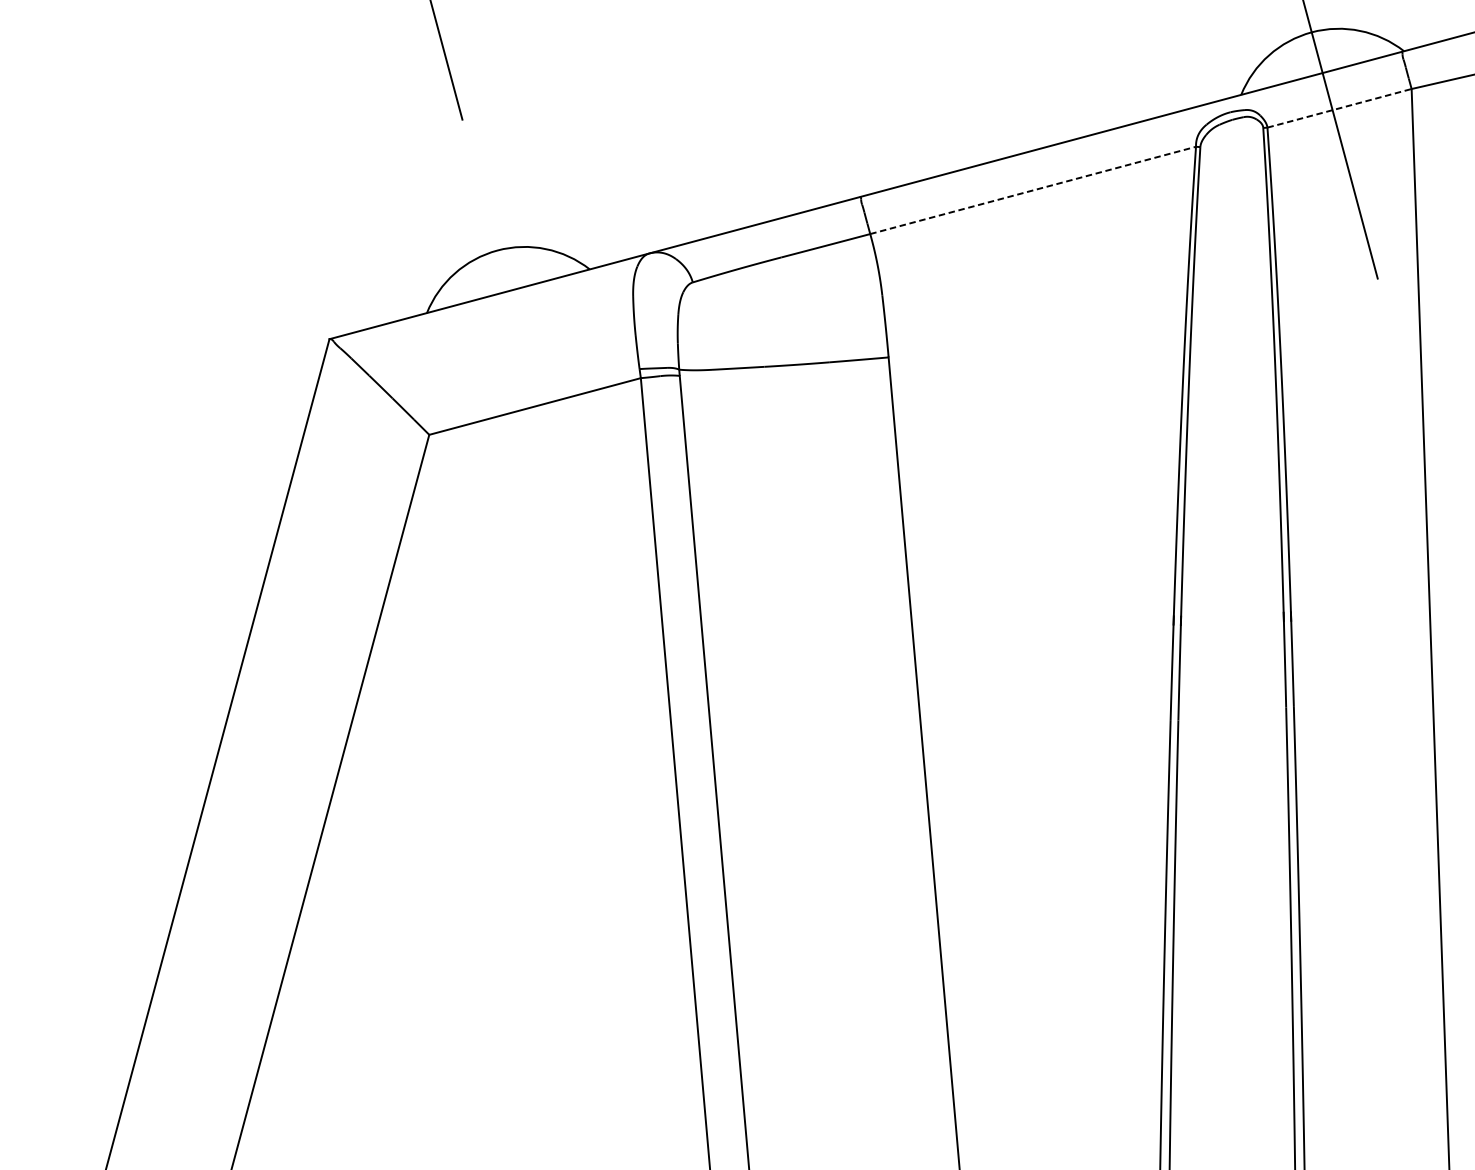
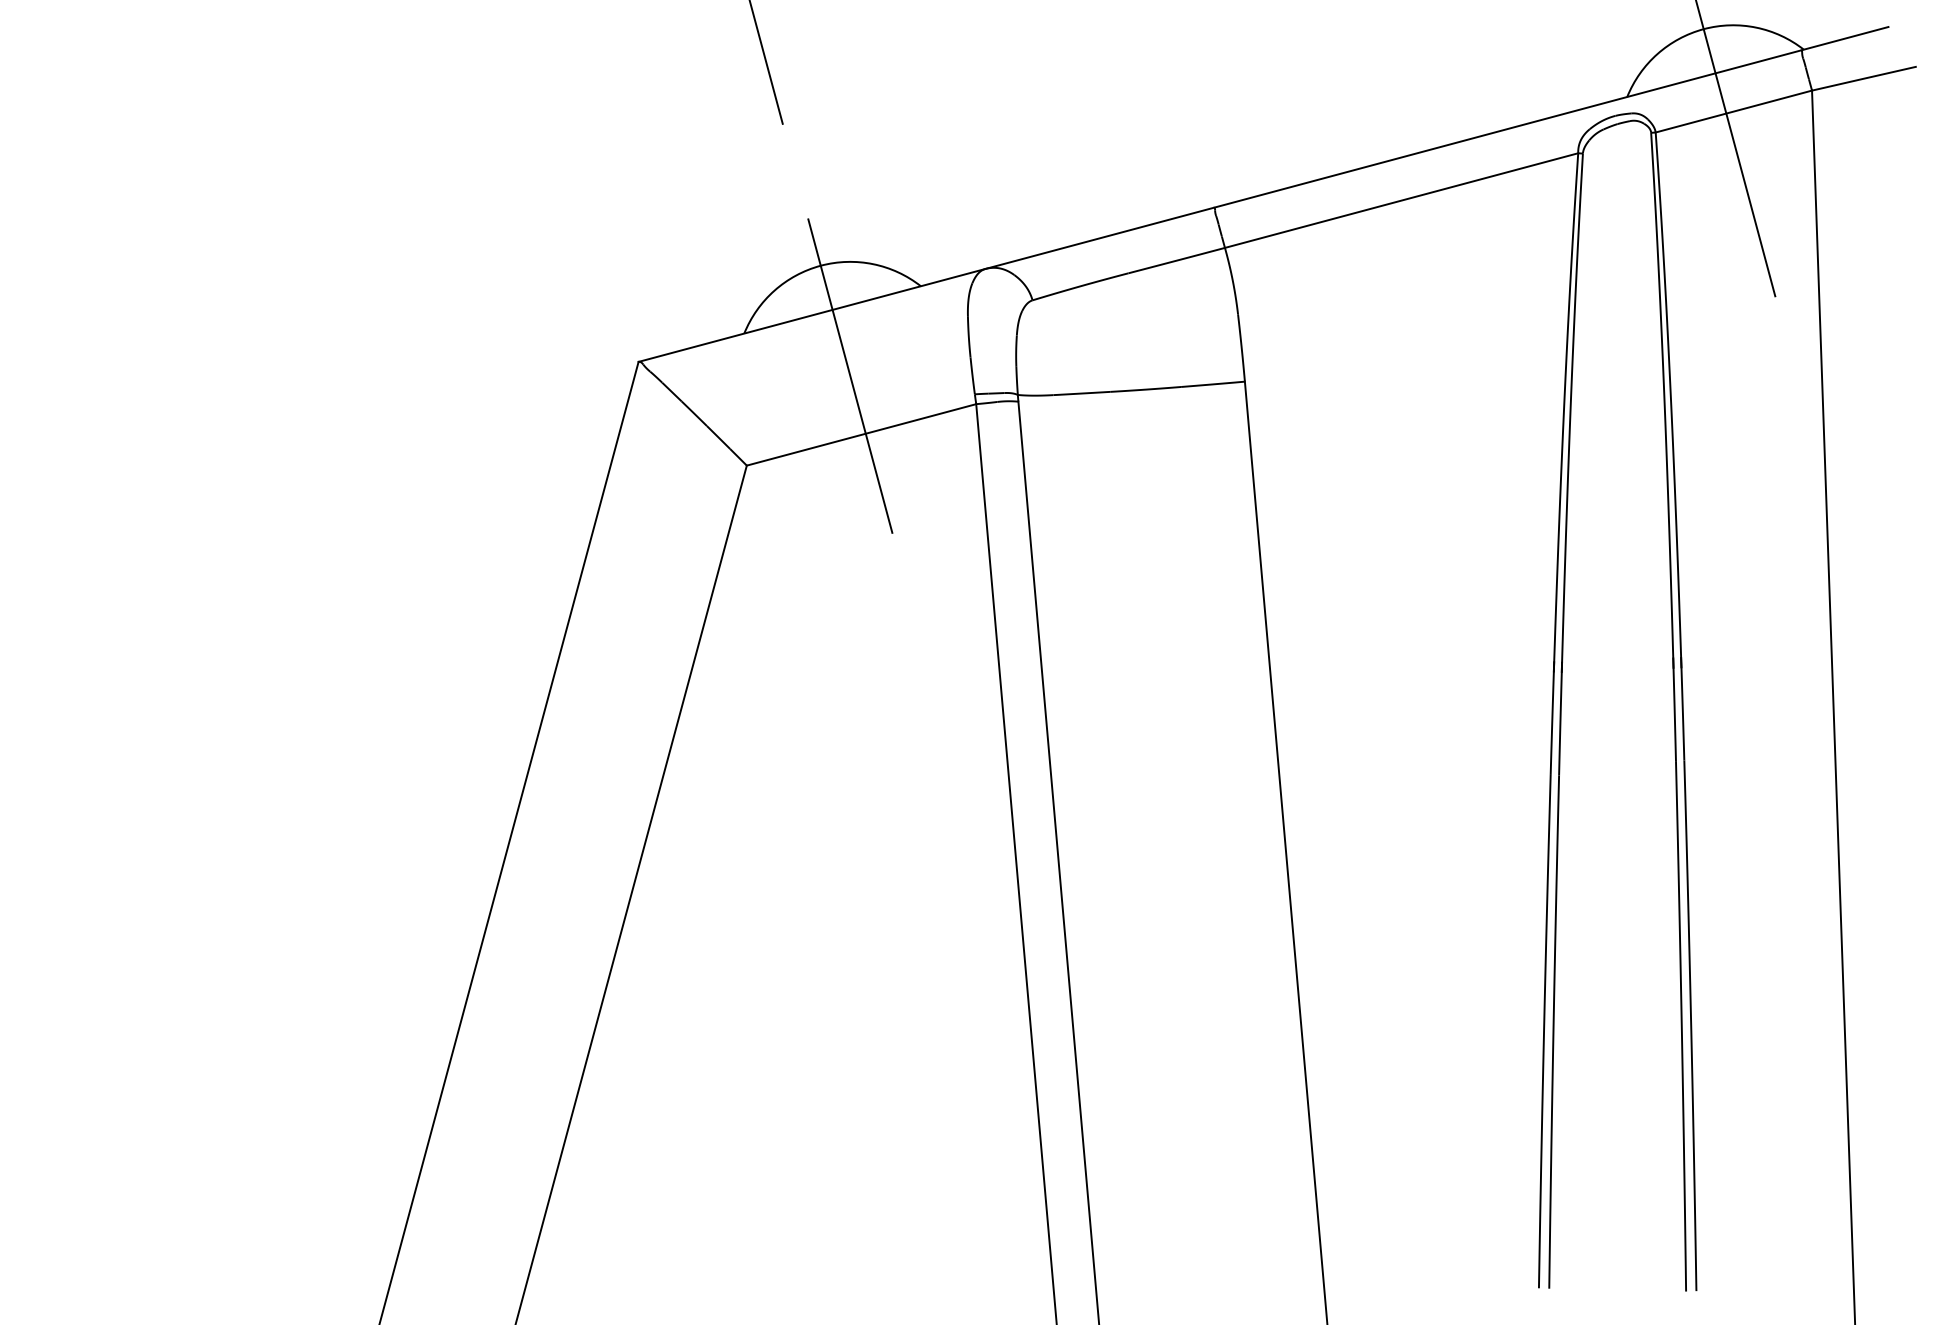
line: (1339, 108) -> (1733, 111), dashed -> solid
line: (1033, 190) -> (1401, 200), dashed -> solid
line: (524, 351) -> (850, 375), added

